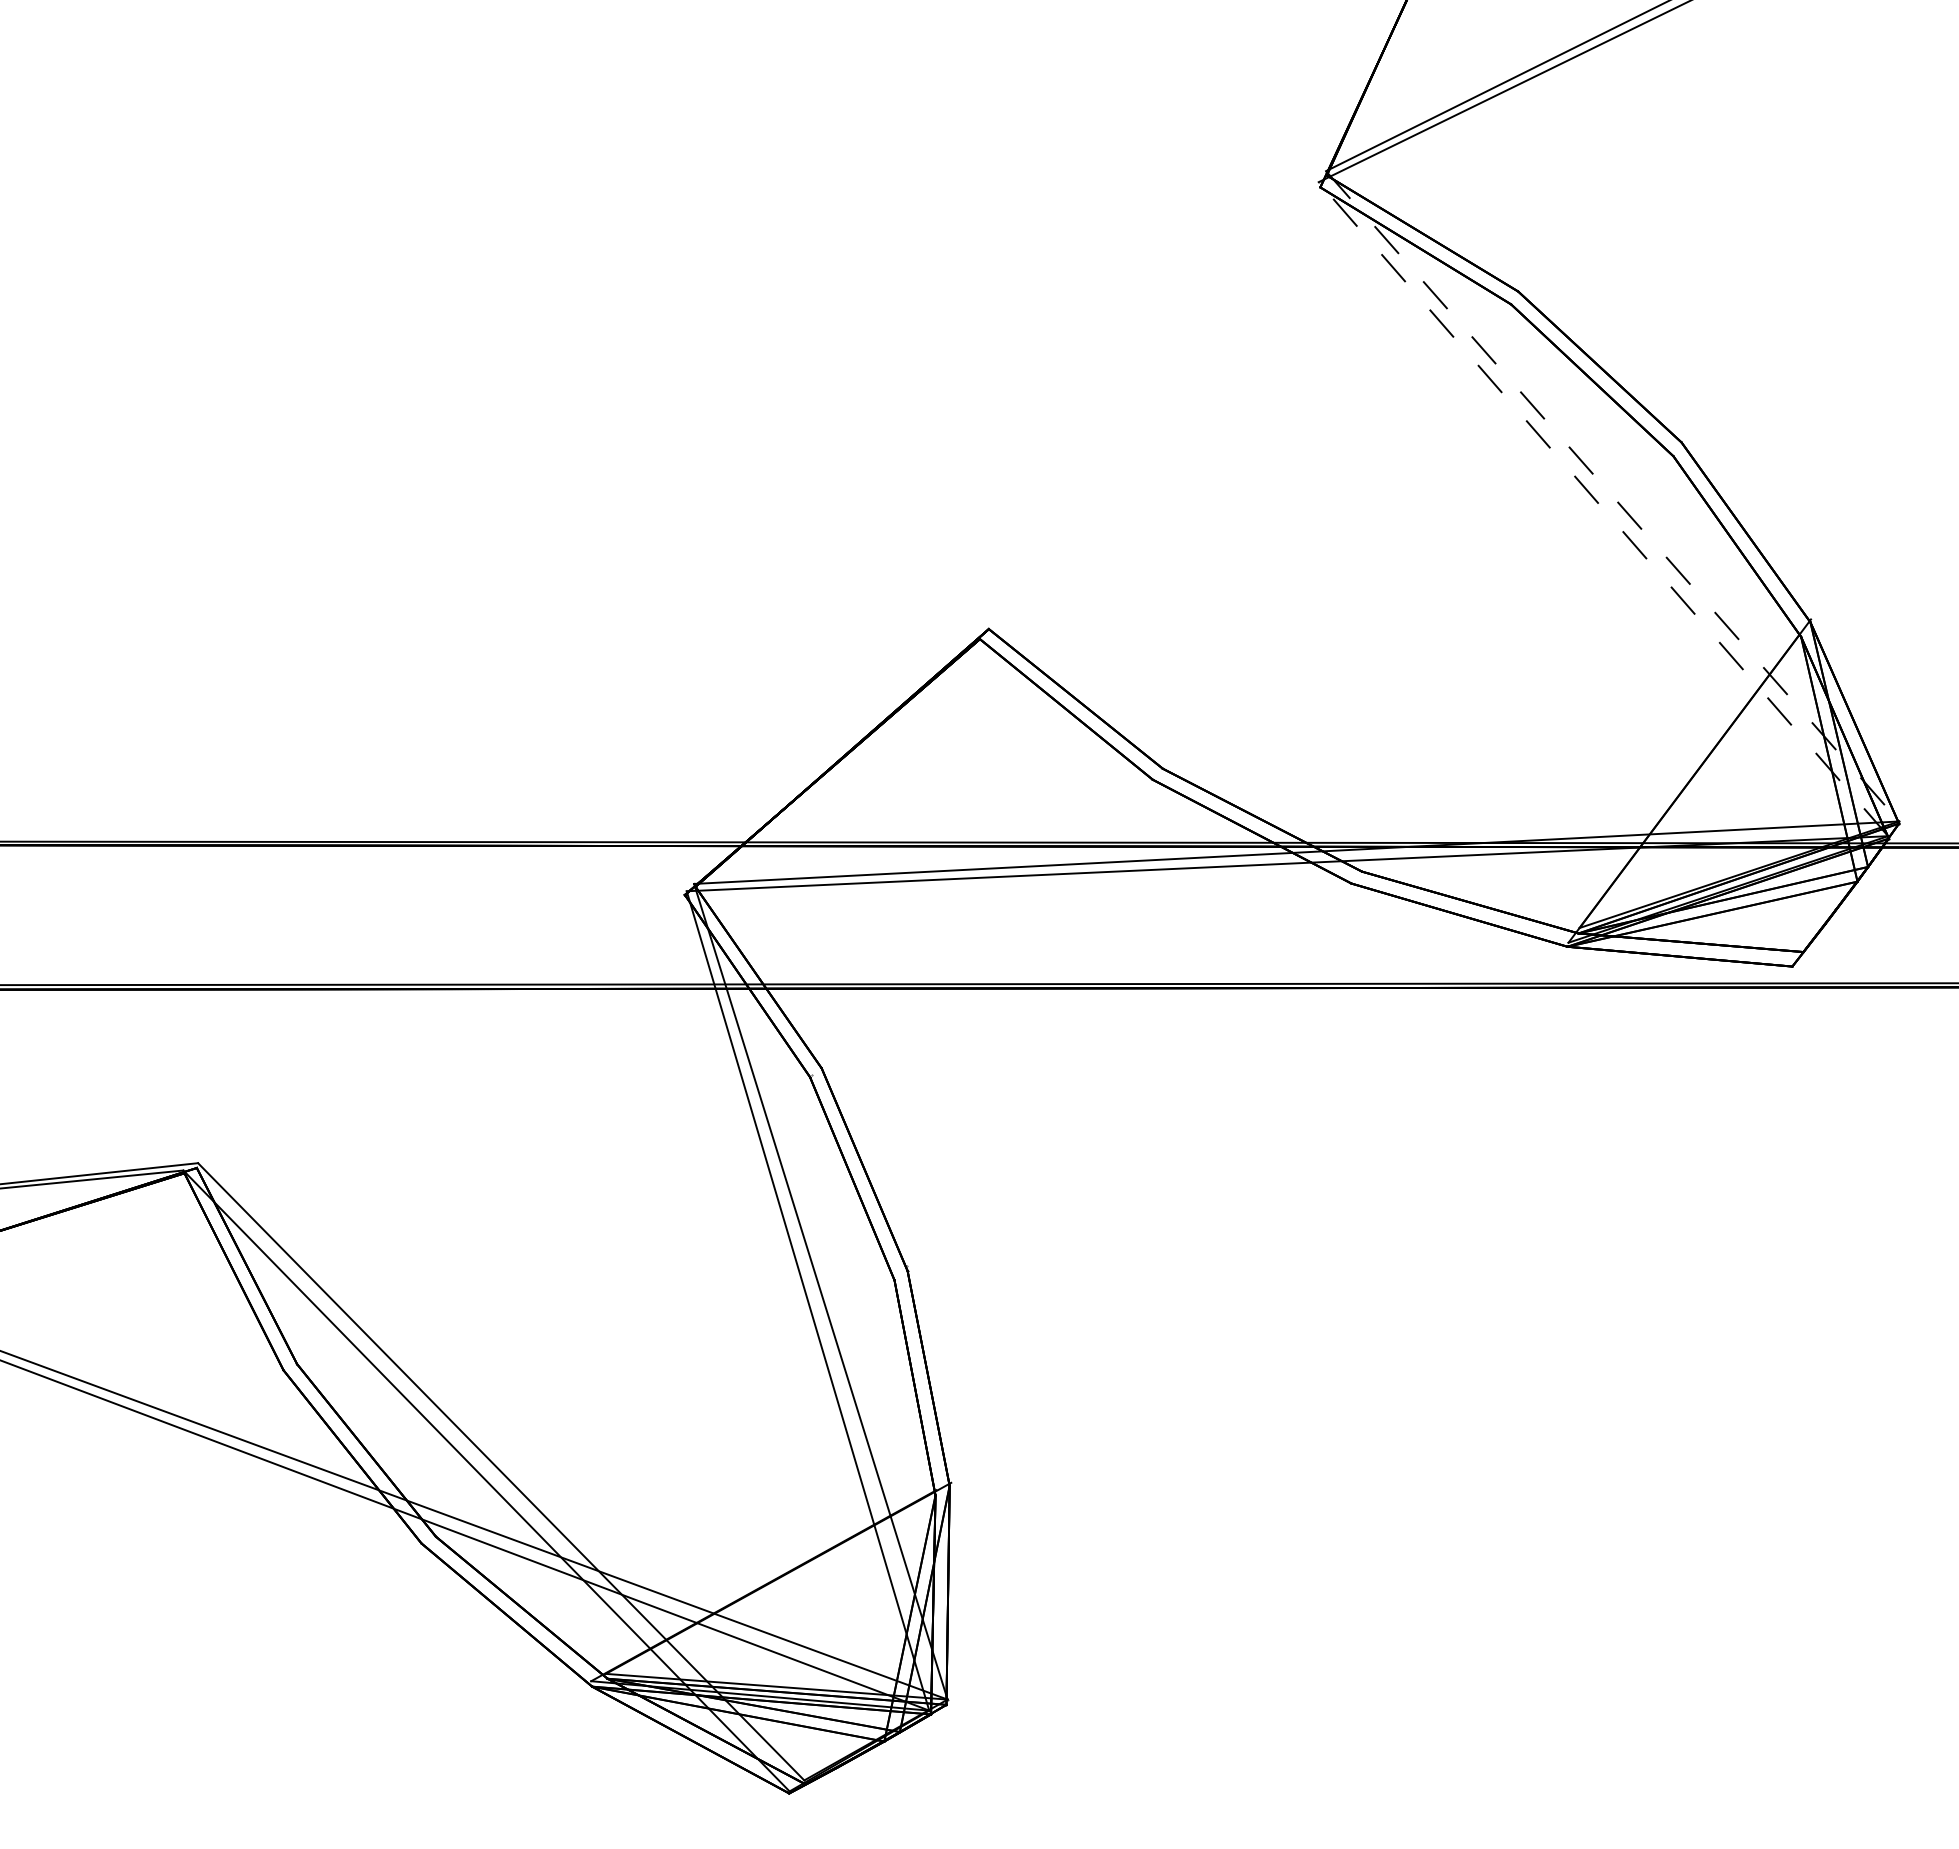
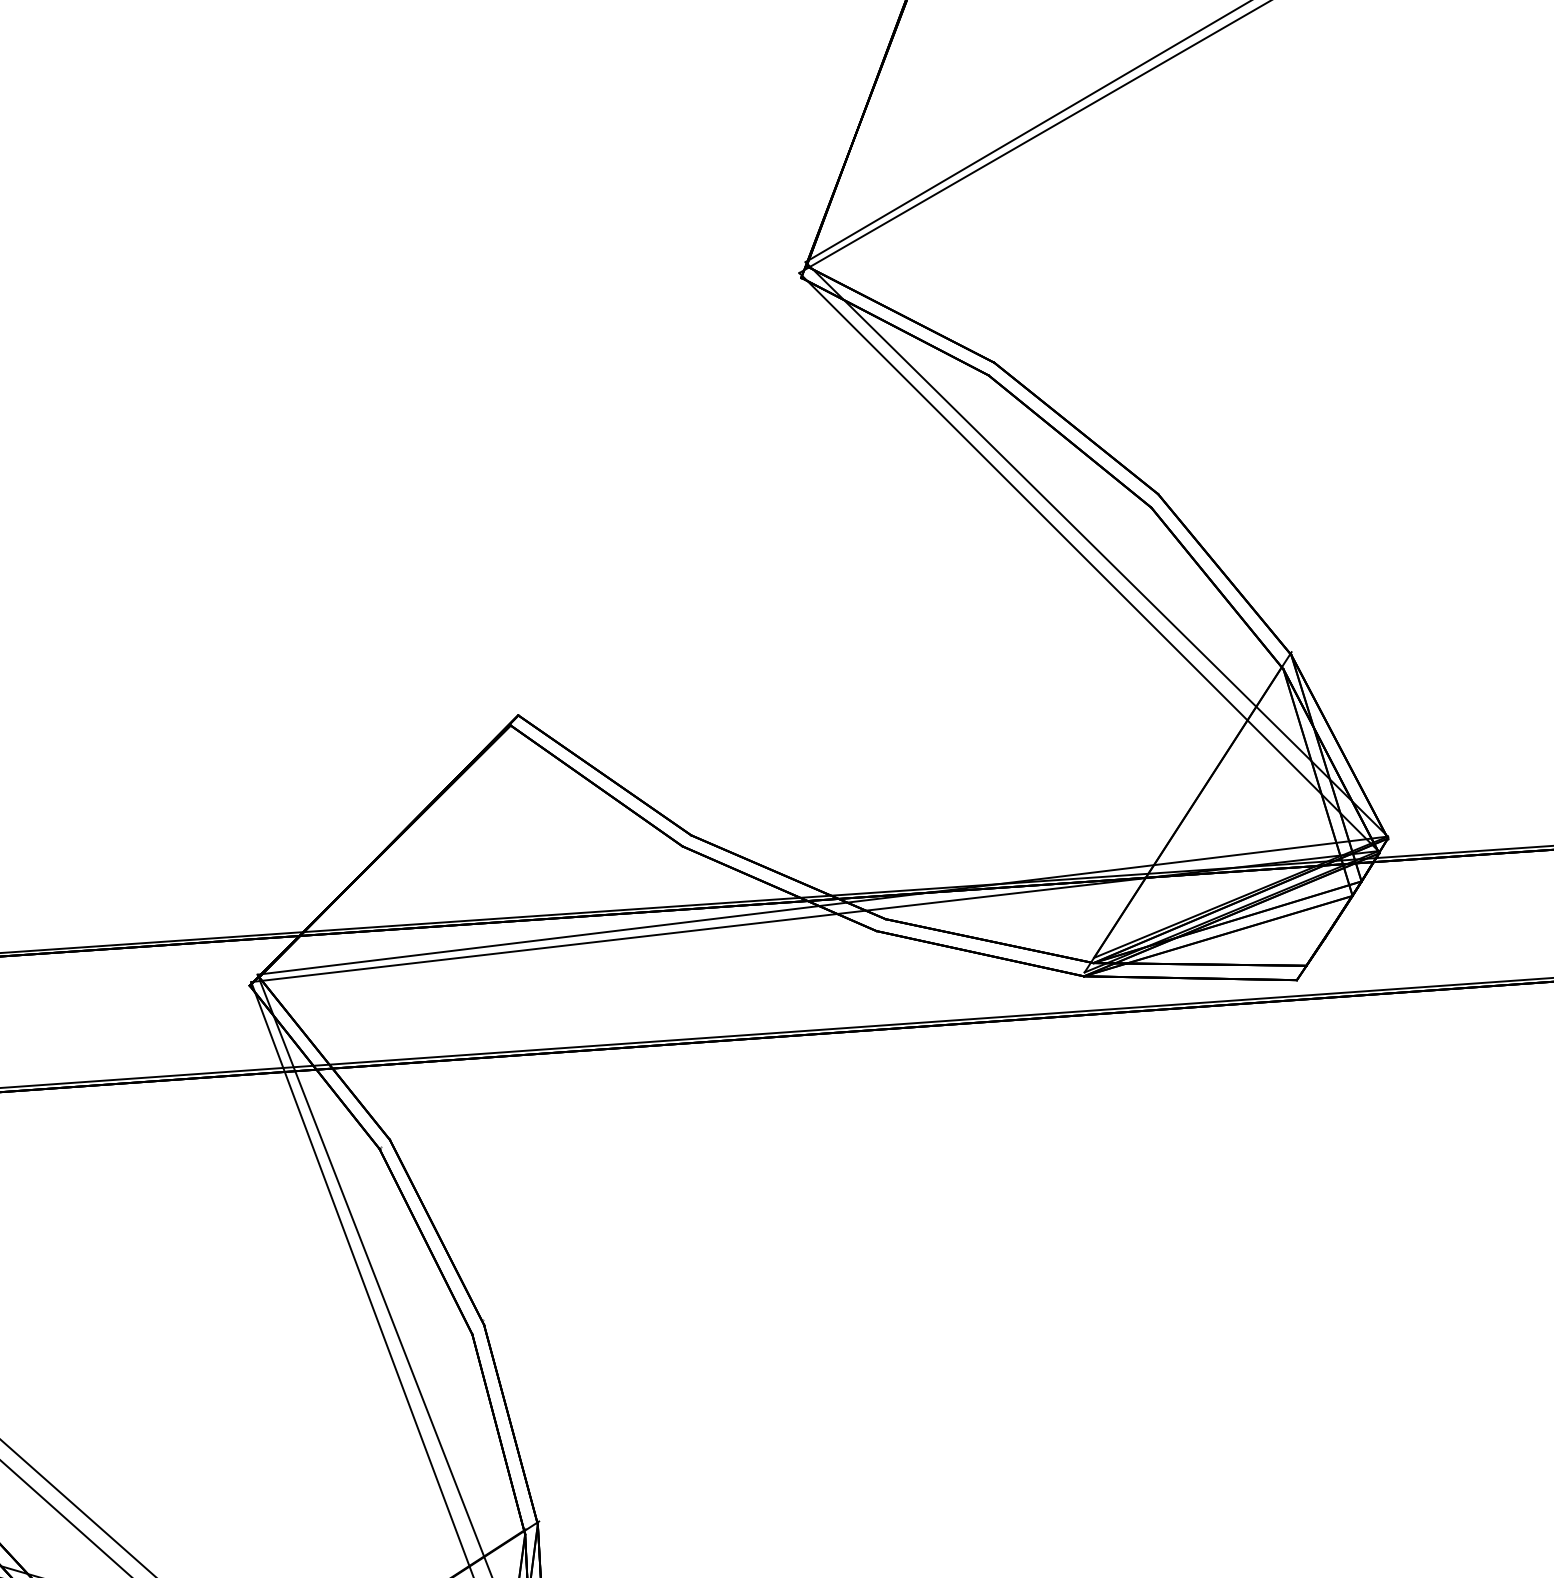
line: (1612, 496) -> (1096, 549), dashed -> solid
line: (1603, 509) -> (1089, 562), dashed -> solid

